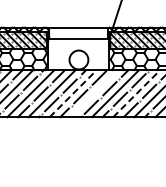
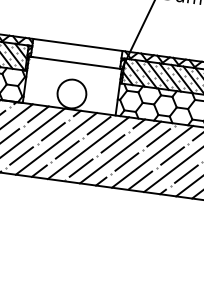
line: (73, 93) -> (56, 143), dashed -> solid
line: (93, 93) -> (87, 147), added
line: (137, 93) -> (153, 156), dashed -> solid

